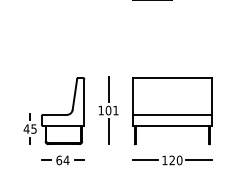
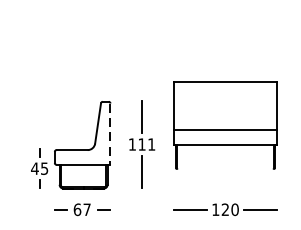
line: (84, 103) -> (110, 135), solid -> dashed
text: (108, 110) -> (141, 144), 101 -> 111
part: (172, 111) -> (225, 126), moved
text: (66, 160) -> (87, 209), 64 -> 67

